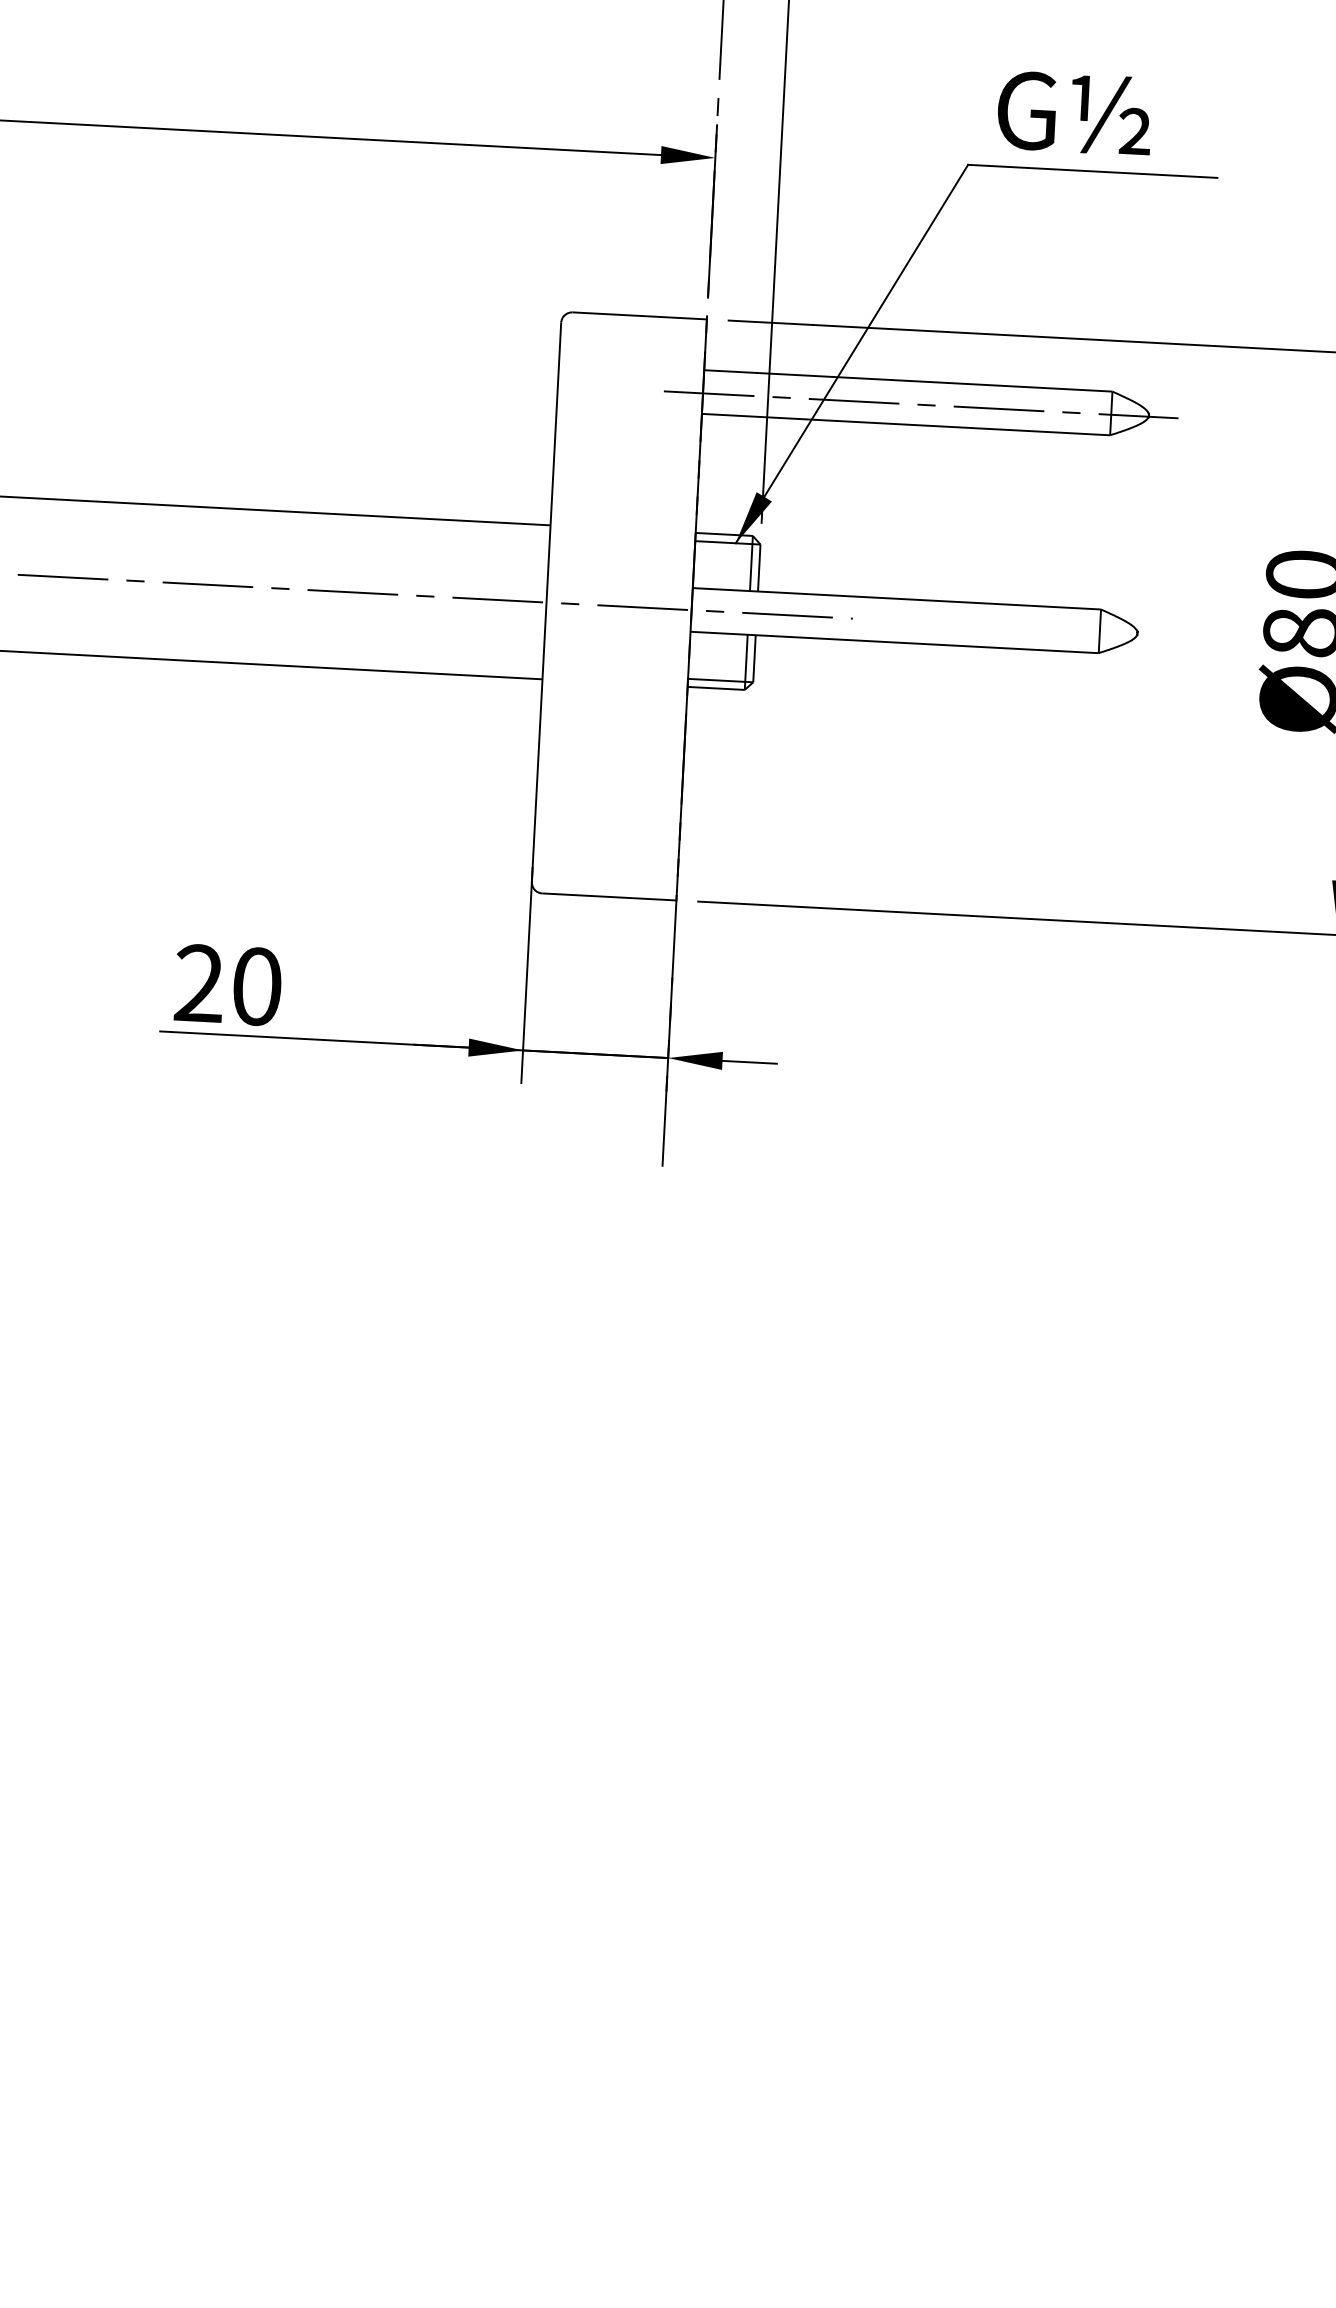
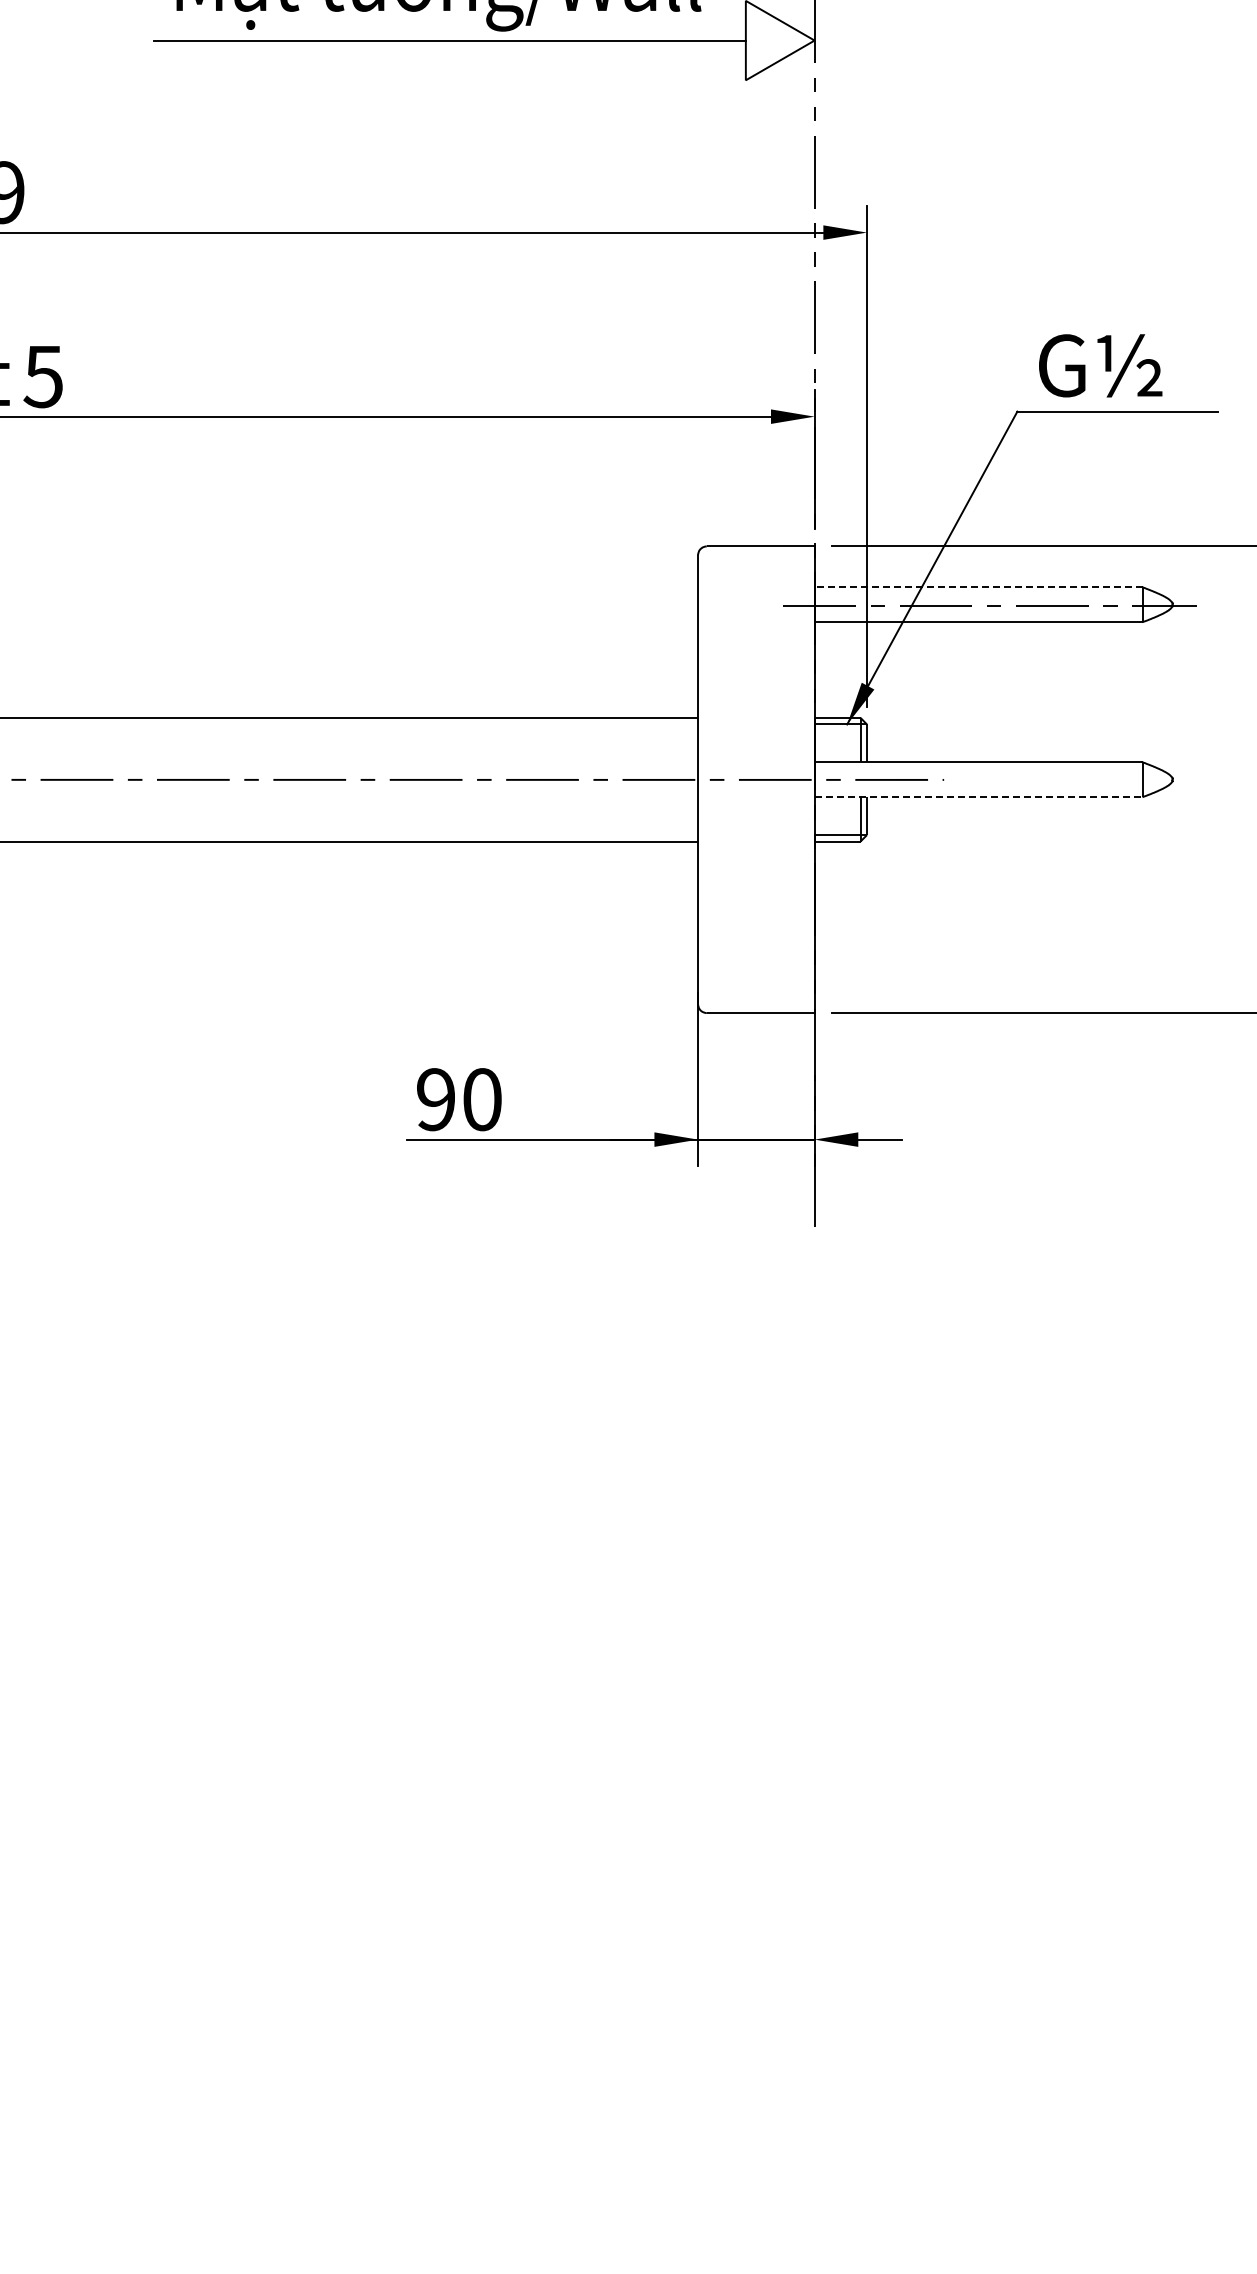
line: (908, 381) -> (978, 587), solid -> dashed
line: (894, 642) -> (978, 797), solid -> dashed
text: (199, 983) -> (436, 1099), 20 -> 90

